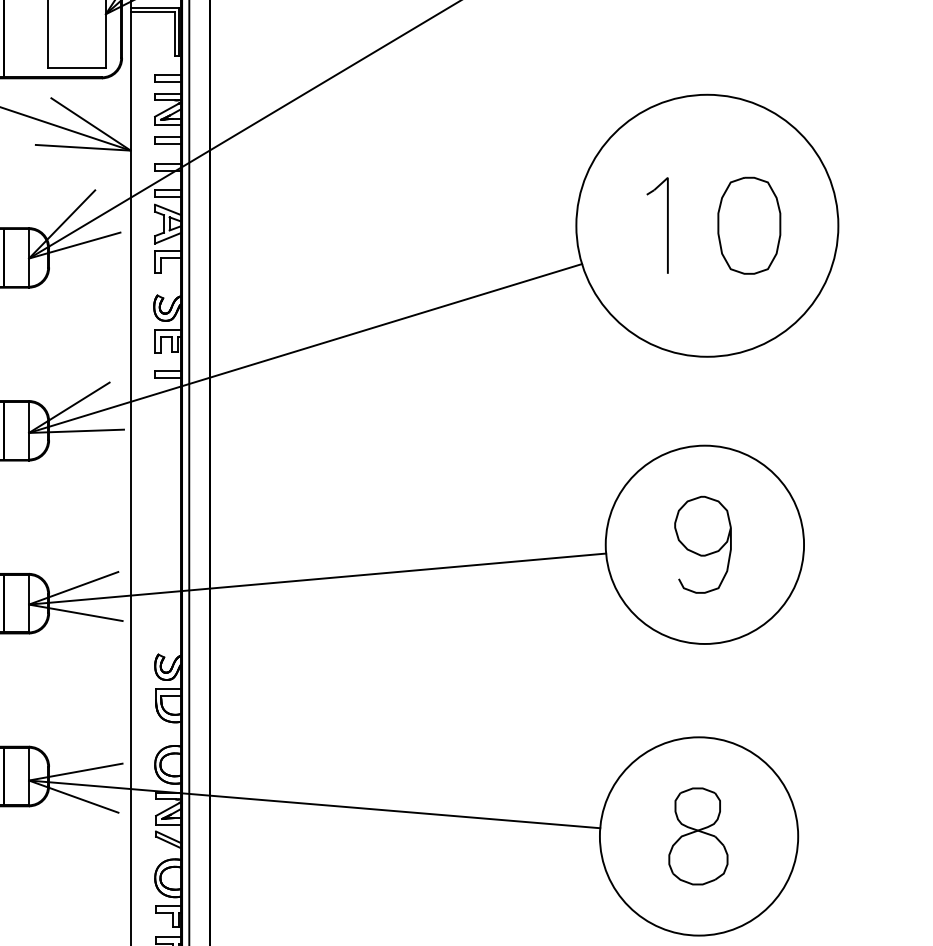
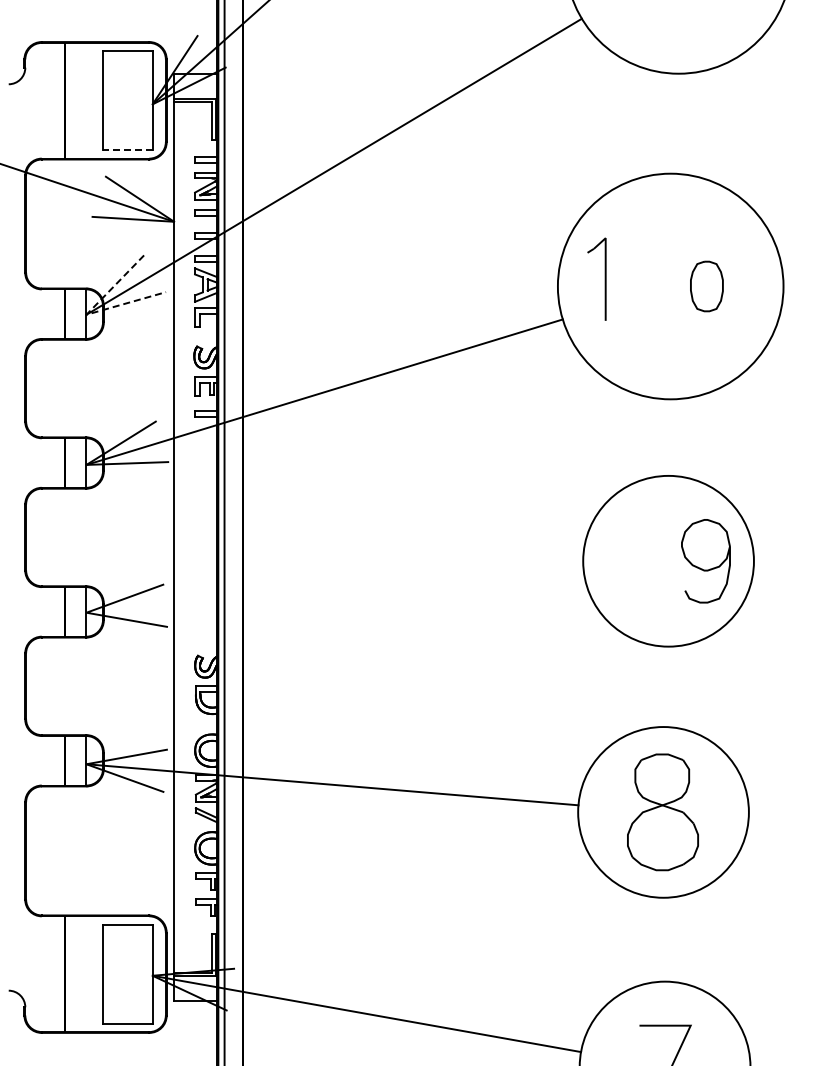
line: (76, 67) -> (127, 150), solid -> dashed
part: (666, 224) -> (604, 278), moved
part: (748, 225) -> (706, 286), size x0.6
line: (28, 258) -> (86, 314), solid -> dashed
curve: (698, 553) -> (702, 568), moved
line: (316, 578) -> (334, 590), removed
part: (697, 836) -> (662, 812), size x1.4

